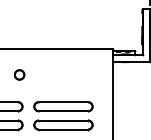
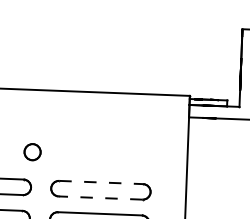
circle: (19, 74) -> (32, 151), moved
line: (63, 102) -> (101, 183), solid -> dashed
line: (63, 111) -> (100, 198), solid -> dashed

